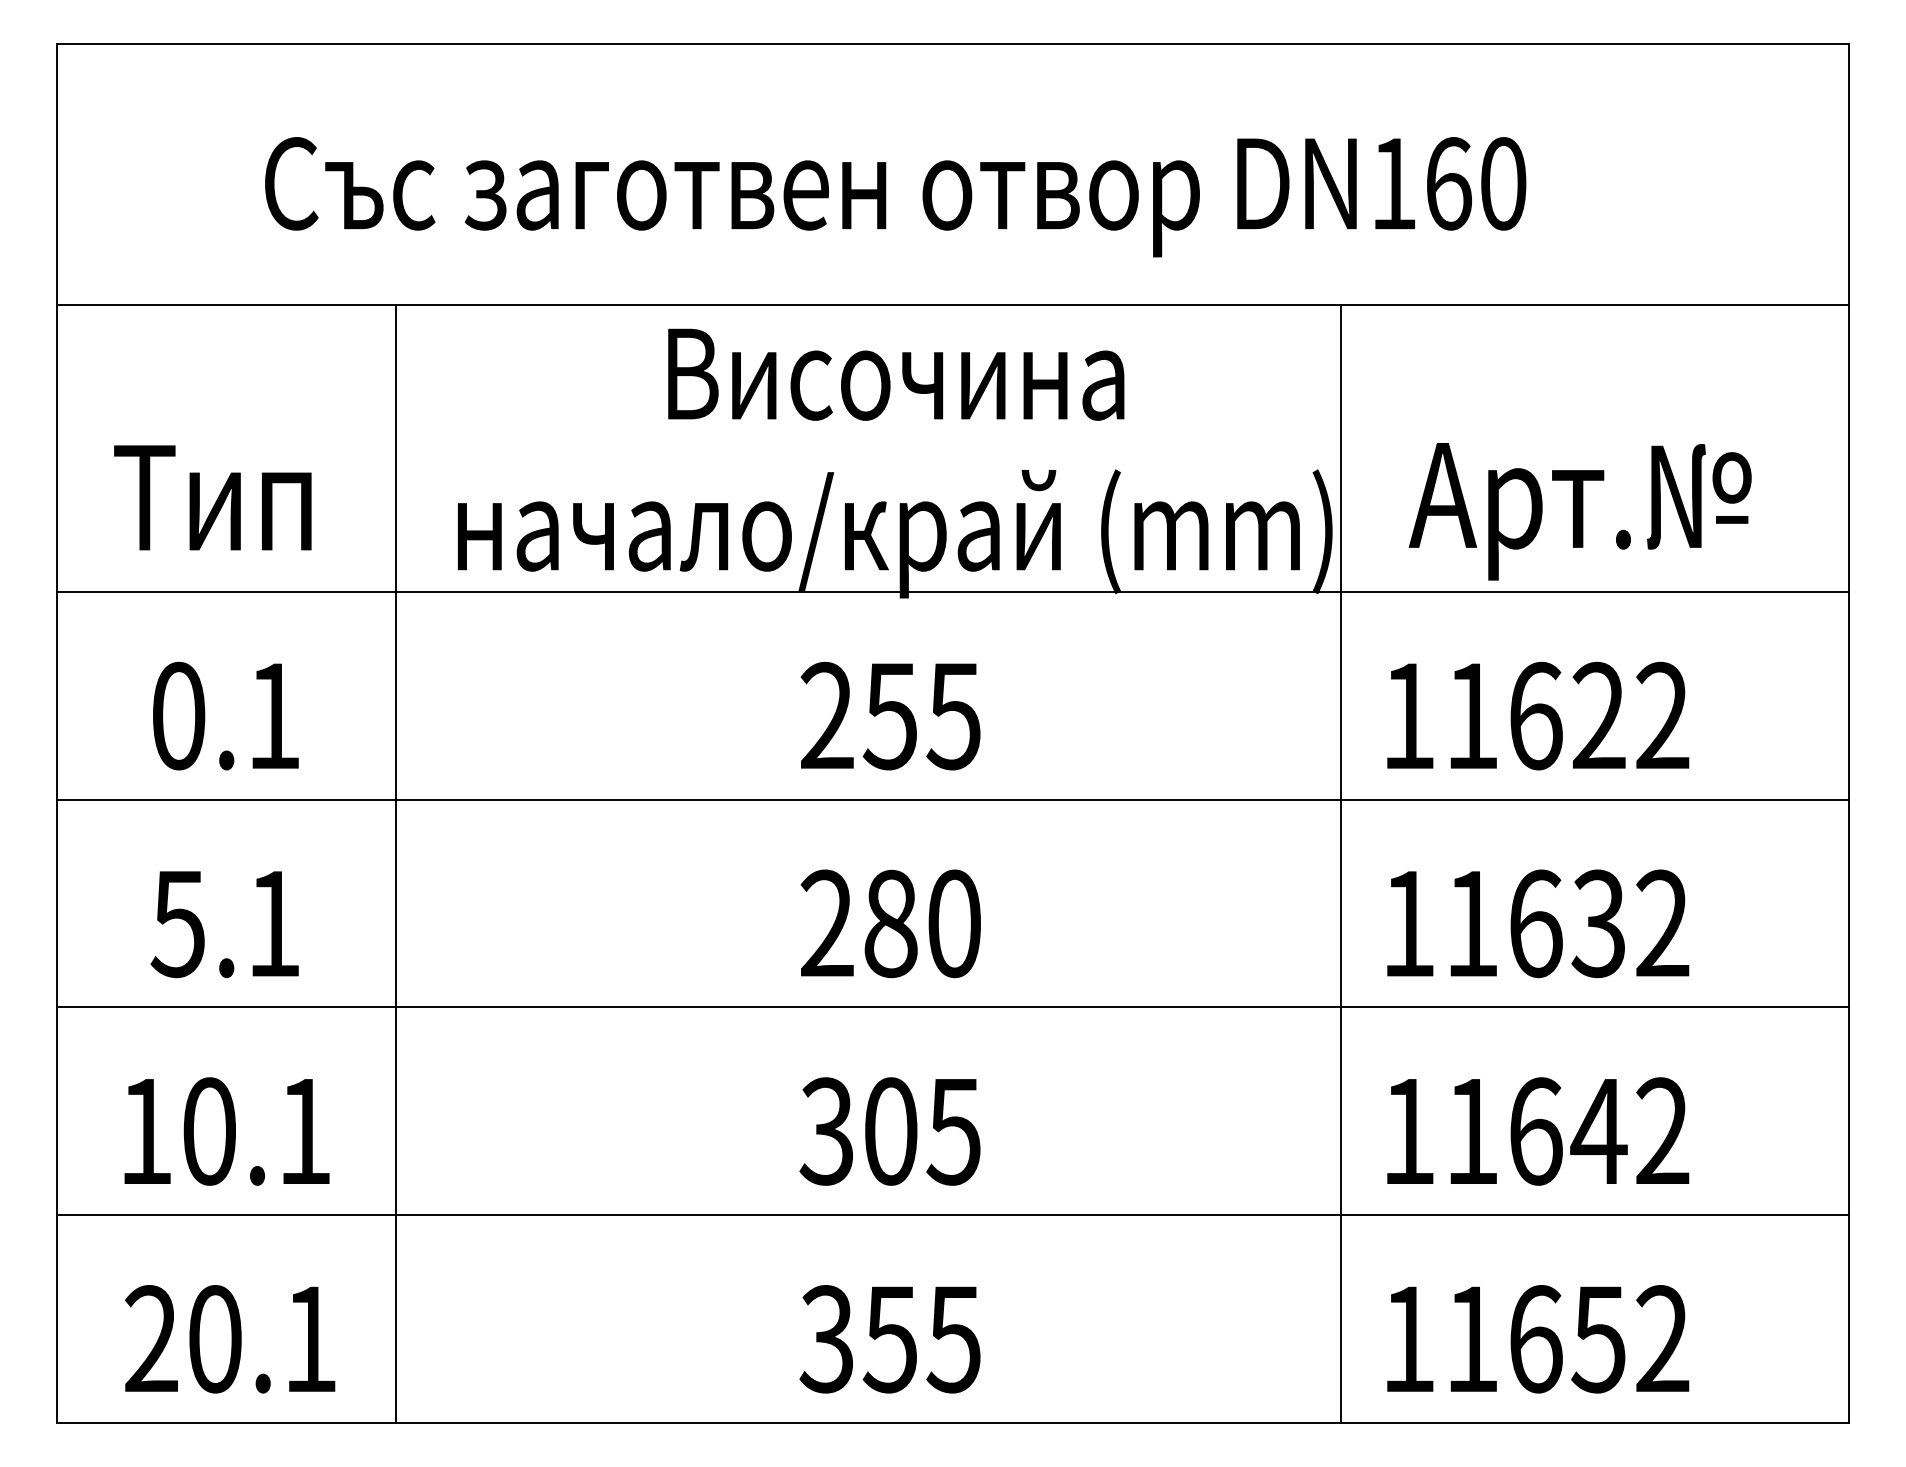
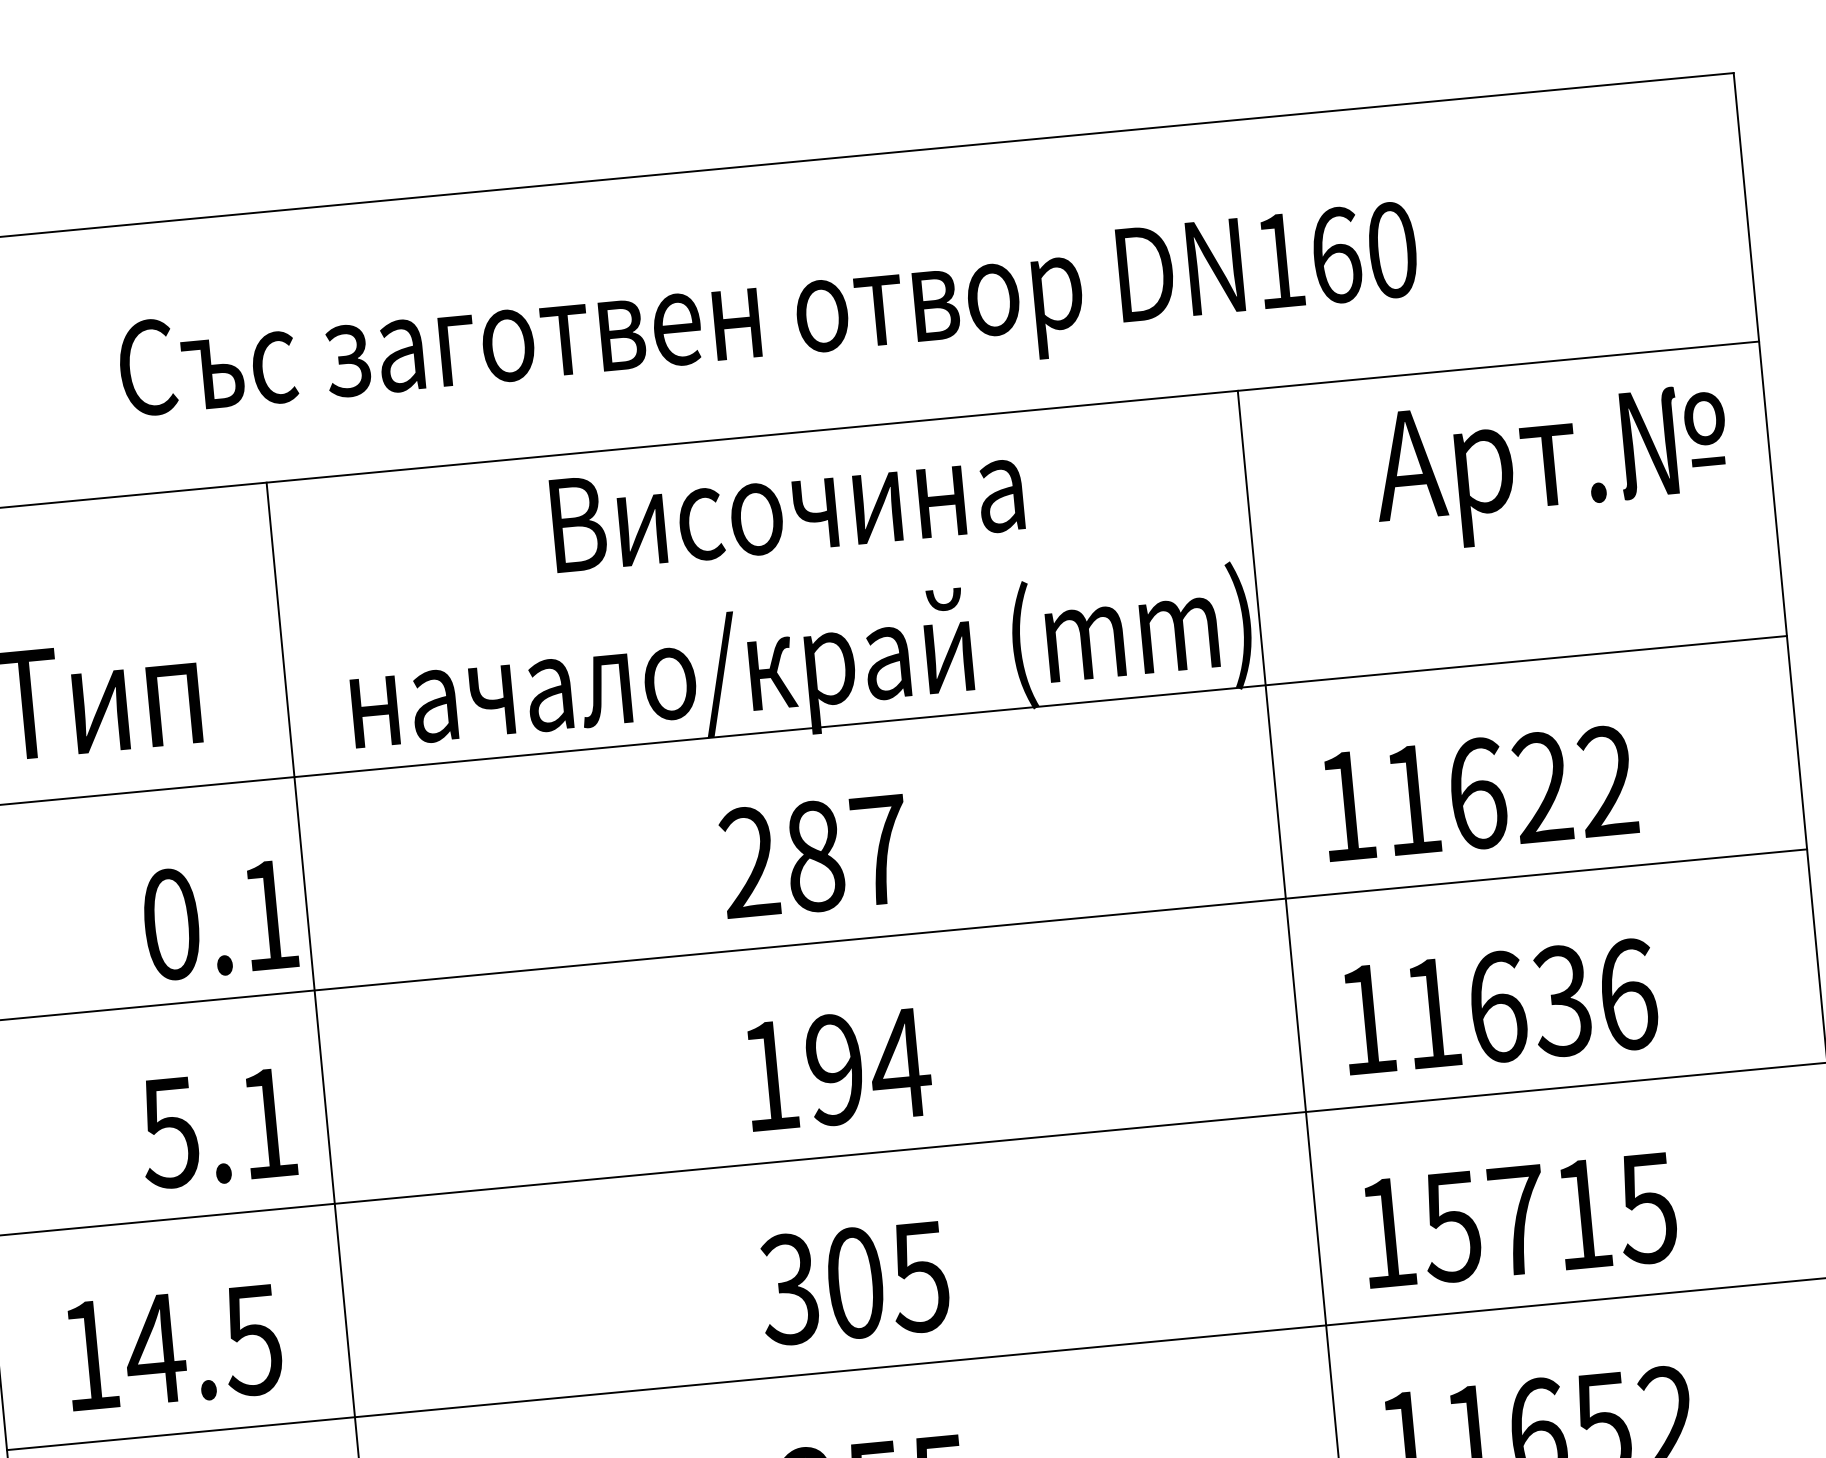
text: (1579, 511) -> (1551, 468), moved
text: (225, 715) -> (219, 919), moved
text: (921, 716) -> (846, 853), 255 -> 287
text: (891, 923) -> (835, 1069), 280 -> 194
text: (1662, 923) -> (1627, 994), 11632 -> 11636
text: (224, 924) -> (217, 1128), moved
text: (255, 1131) -> (202, 1344), 10.1 -> 14.5
text: (1566, 1131) -> (1549, 1217), 11642 -> 15715

